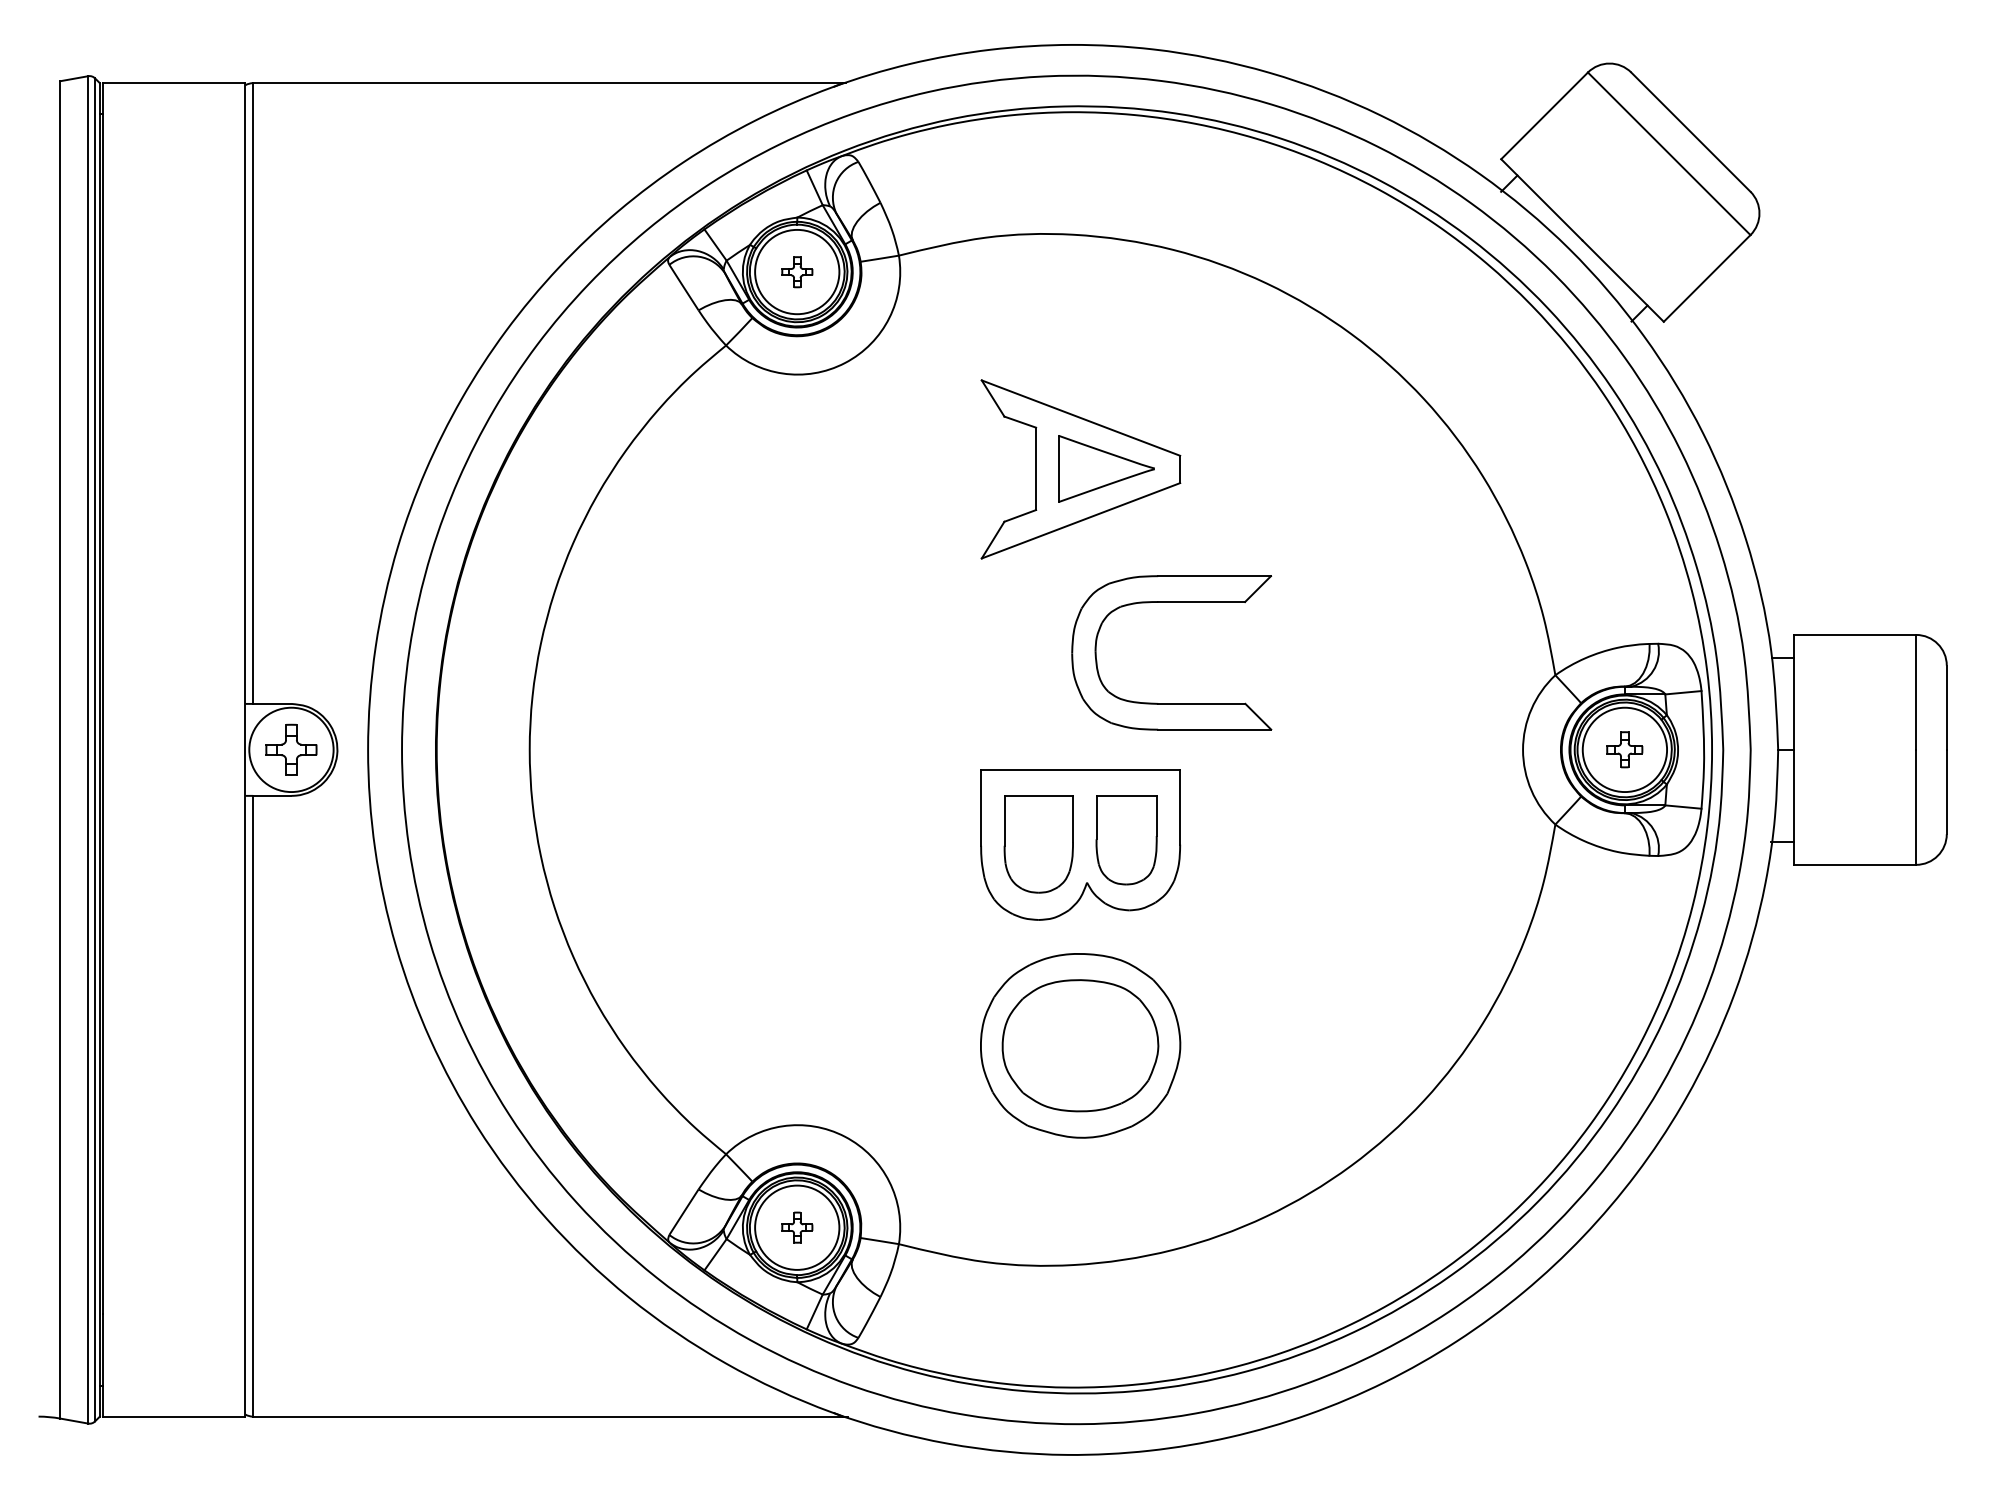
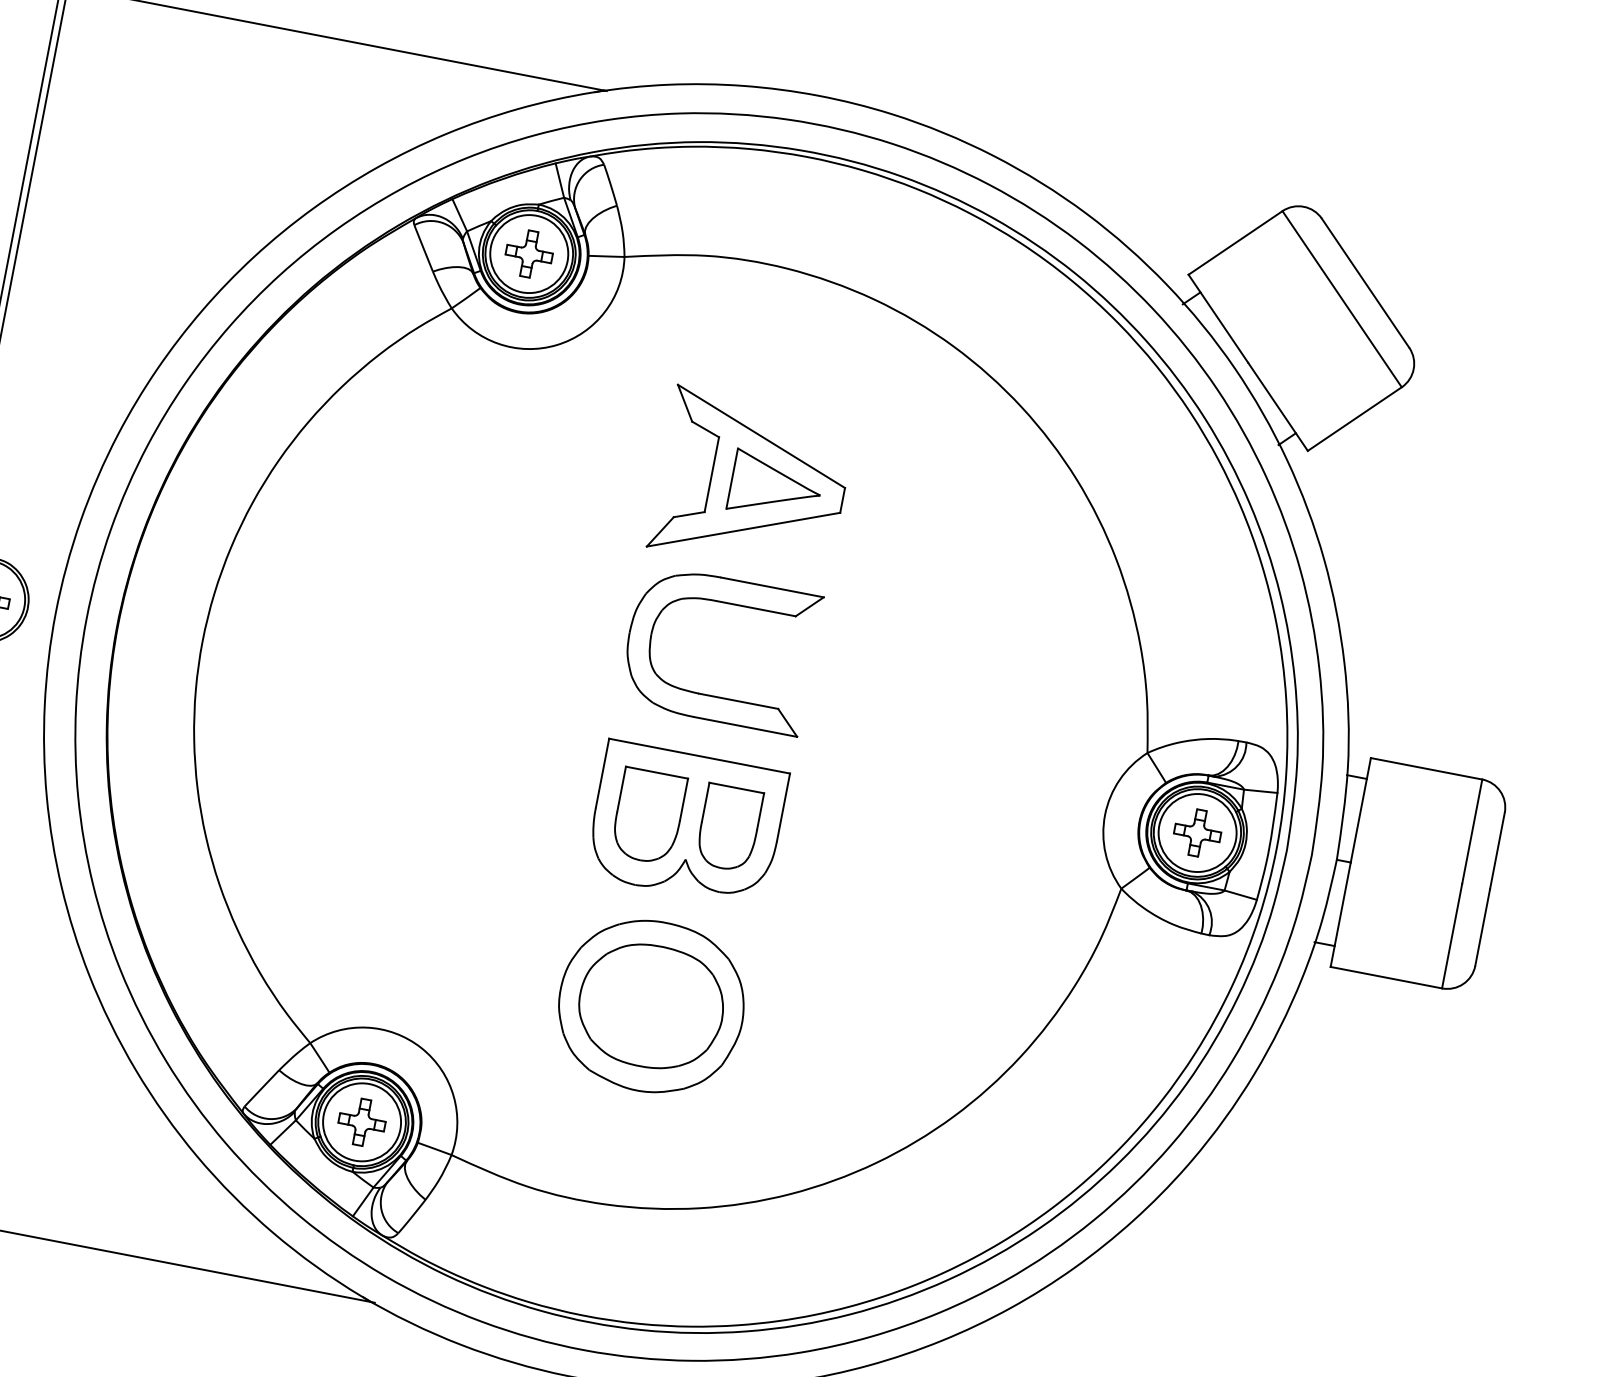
part: (797, 272) -> (529, 254), size x1.67
part: (1171, 602) -> (728, 603), moved
part: (1624, 749) -> (1197, 832), size x1.43
part: (797, 1227) -> (362, 1122), size x1.67

